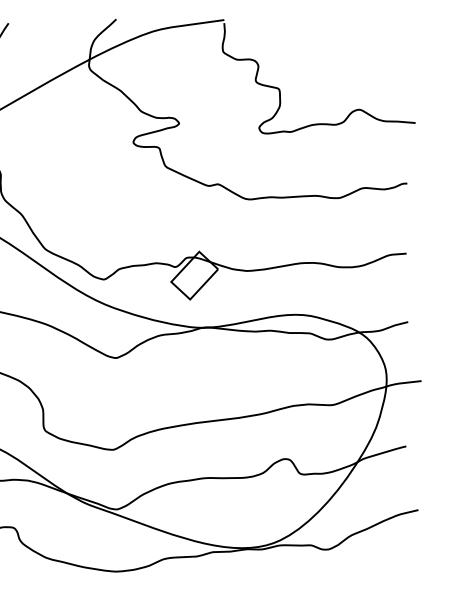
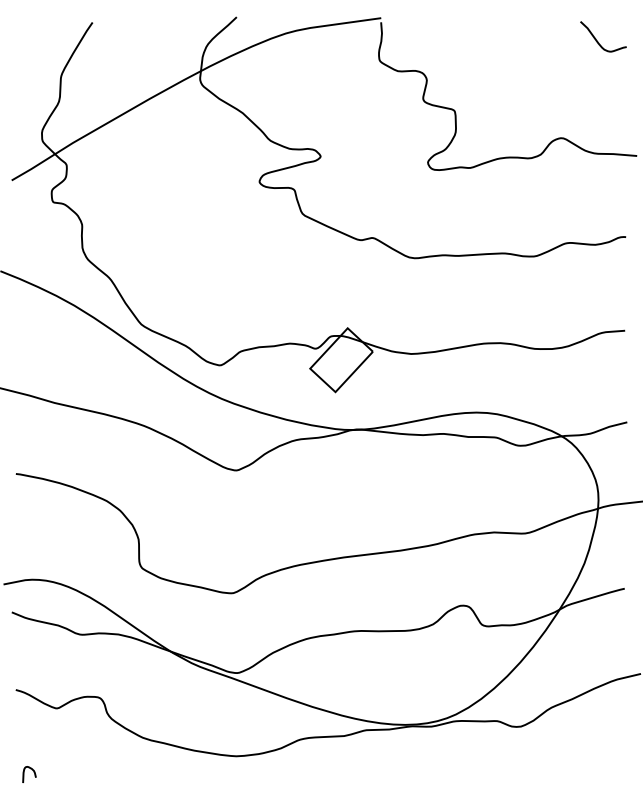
curve: (386, 37) -> (598, 41), added

